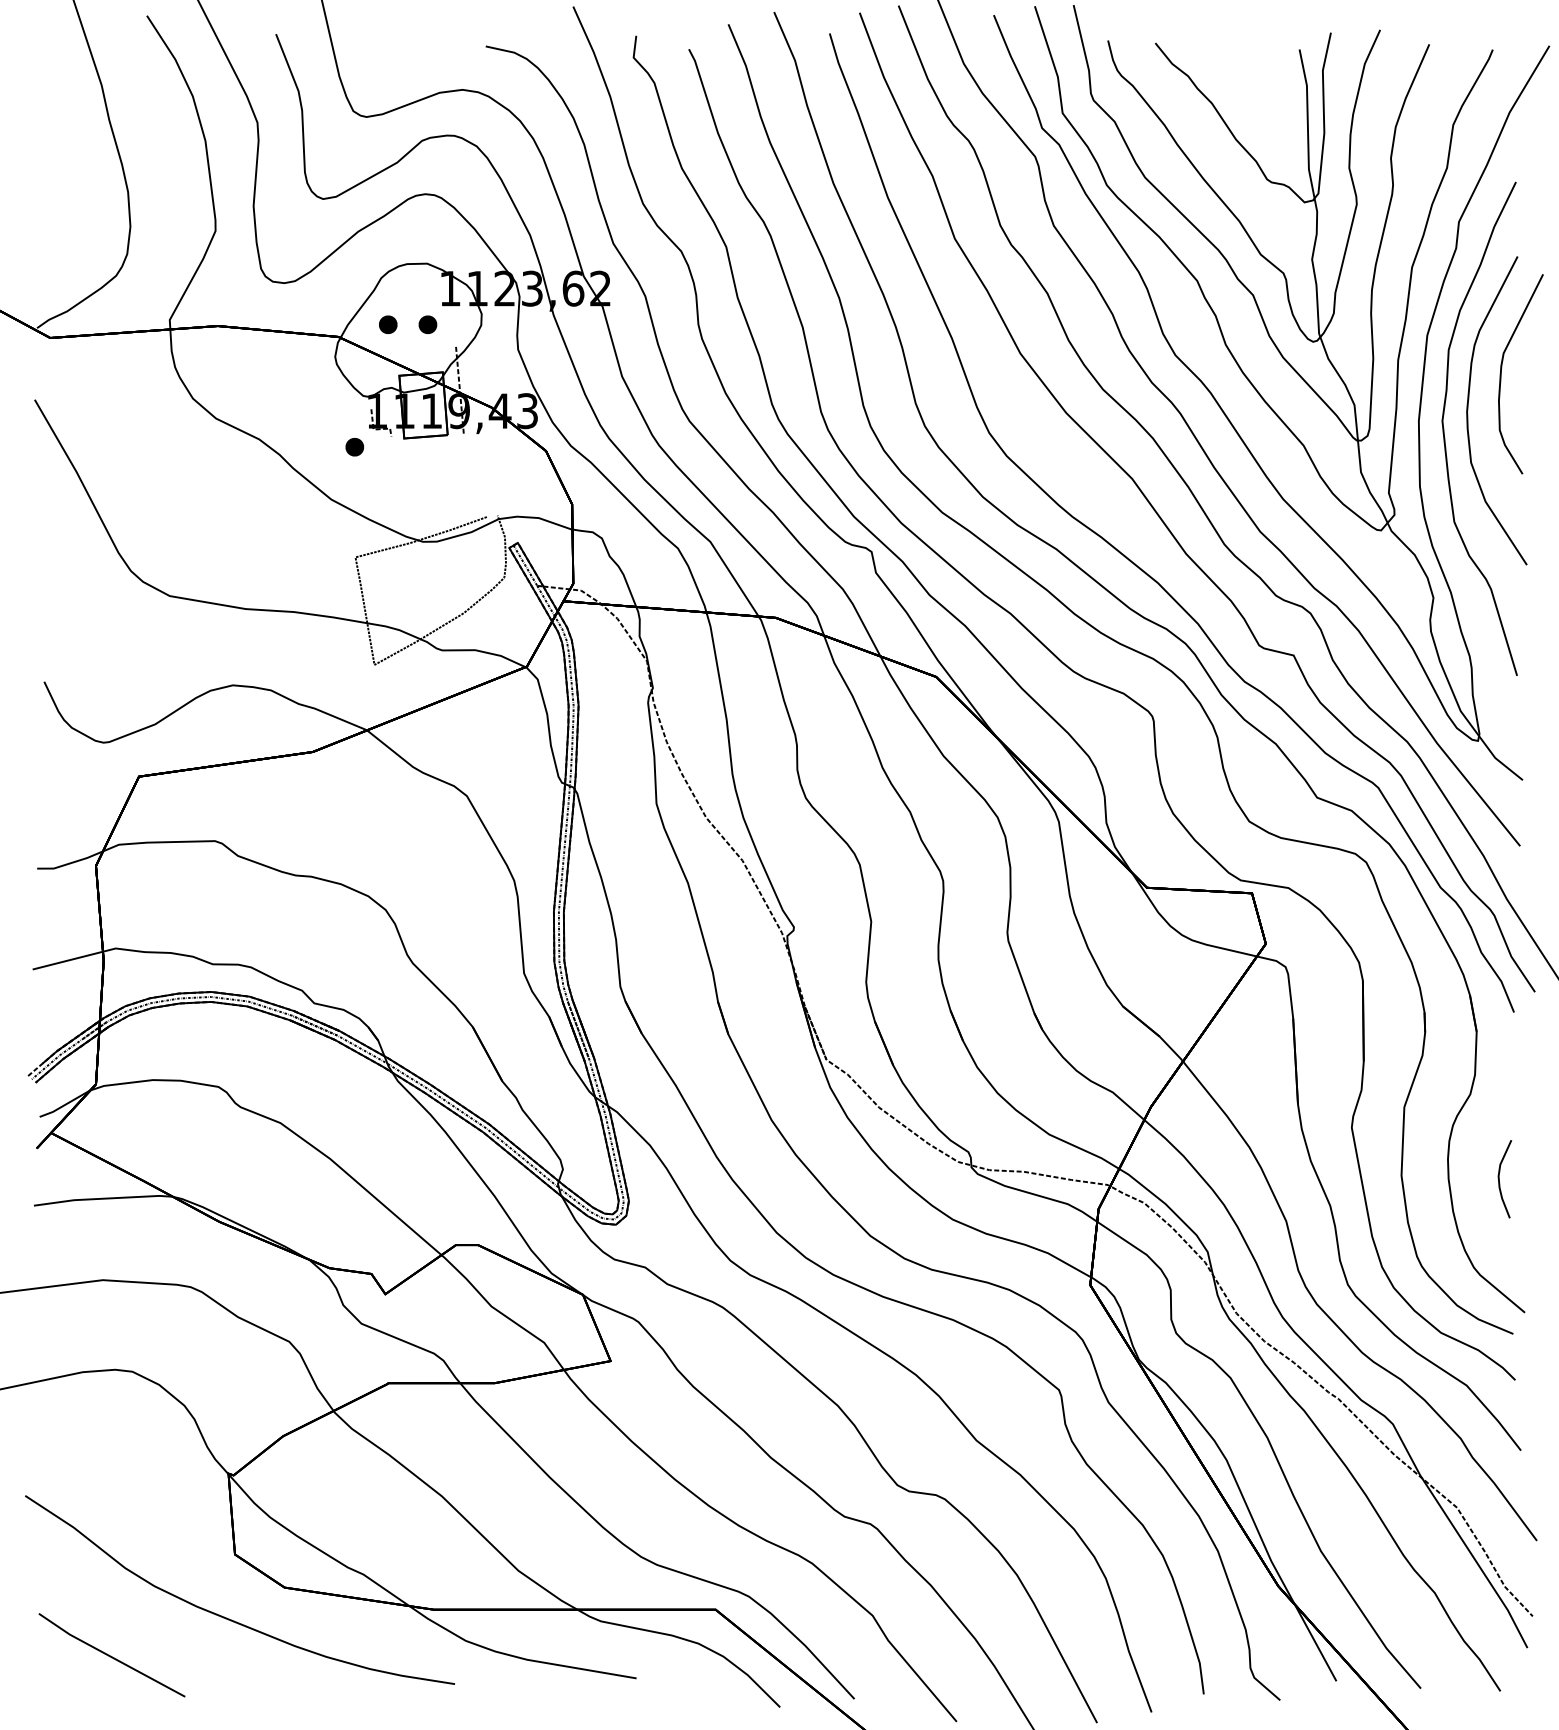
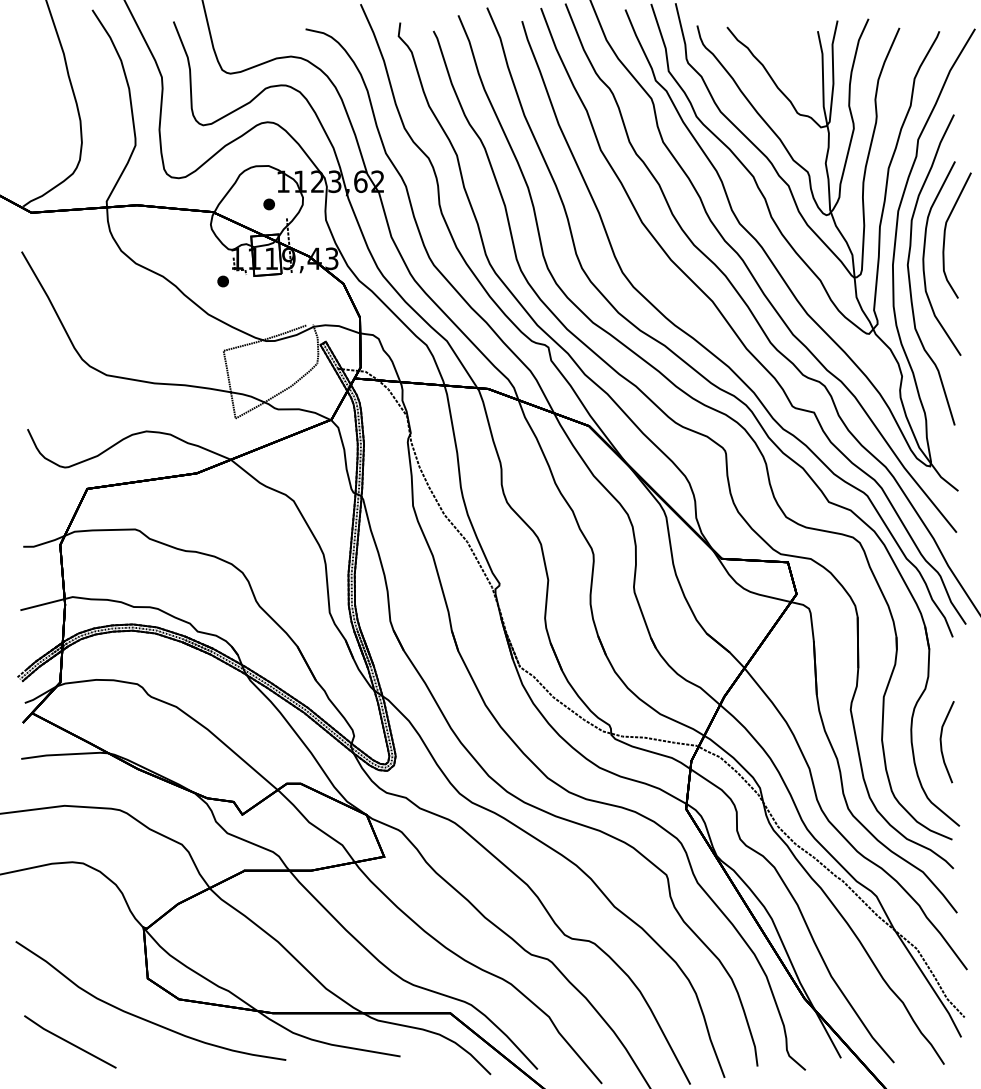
part: (387, 324) -> (243, 204), removed
part: (1503, 1179) -> (946, 742), size x1.67

